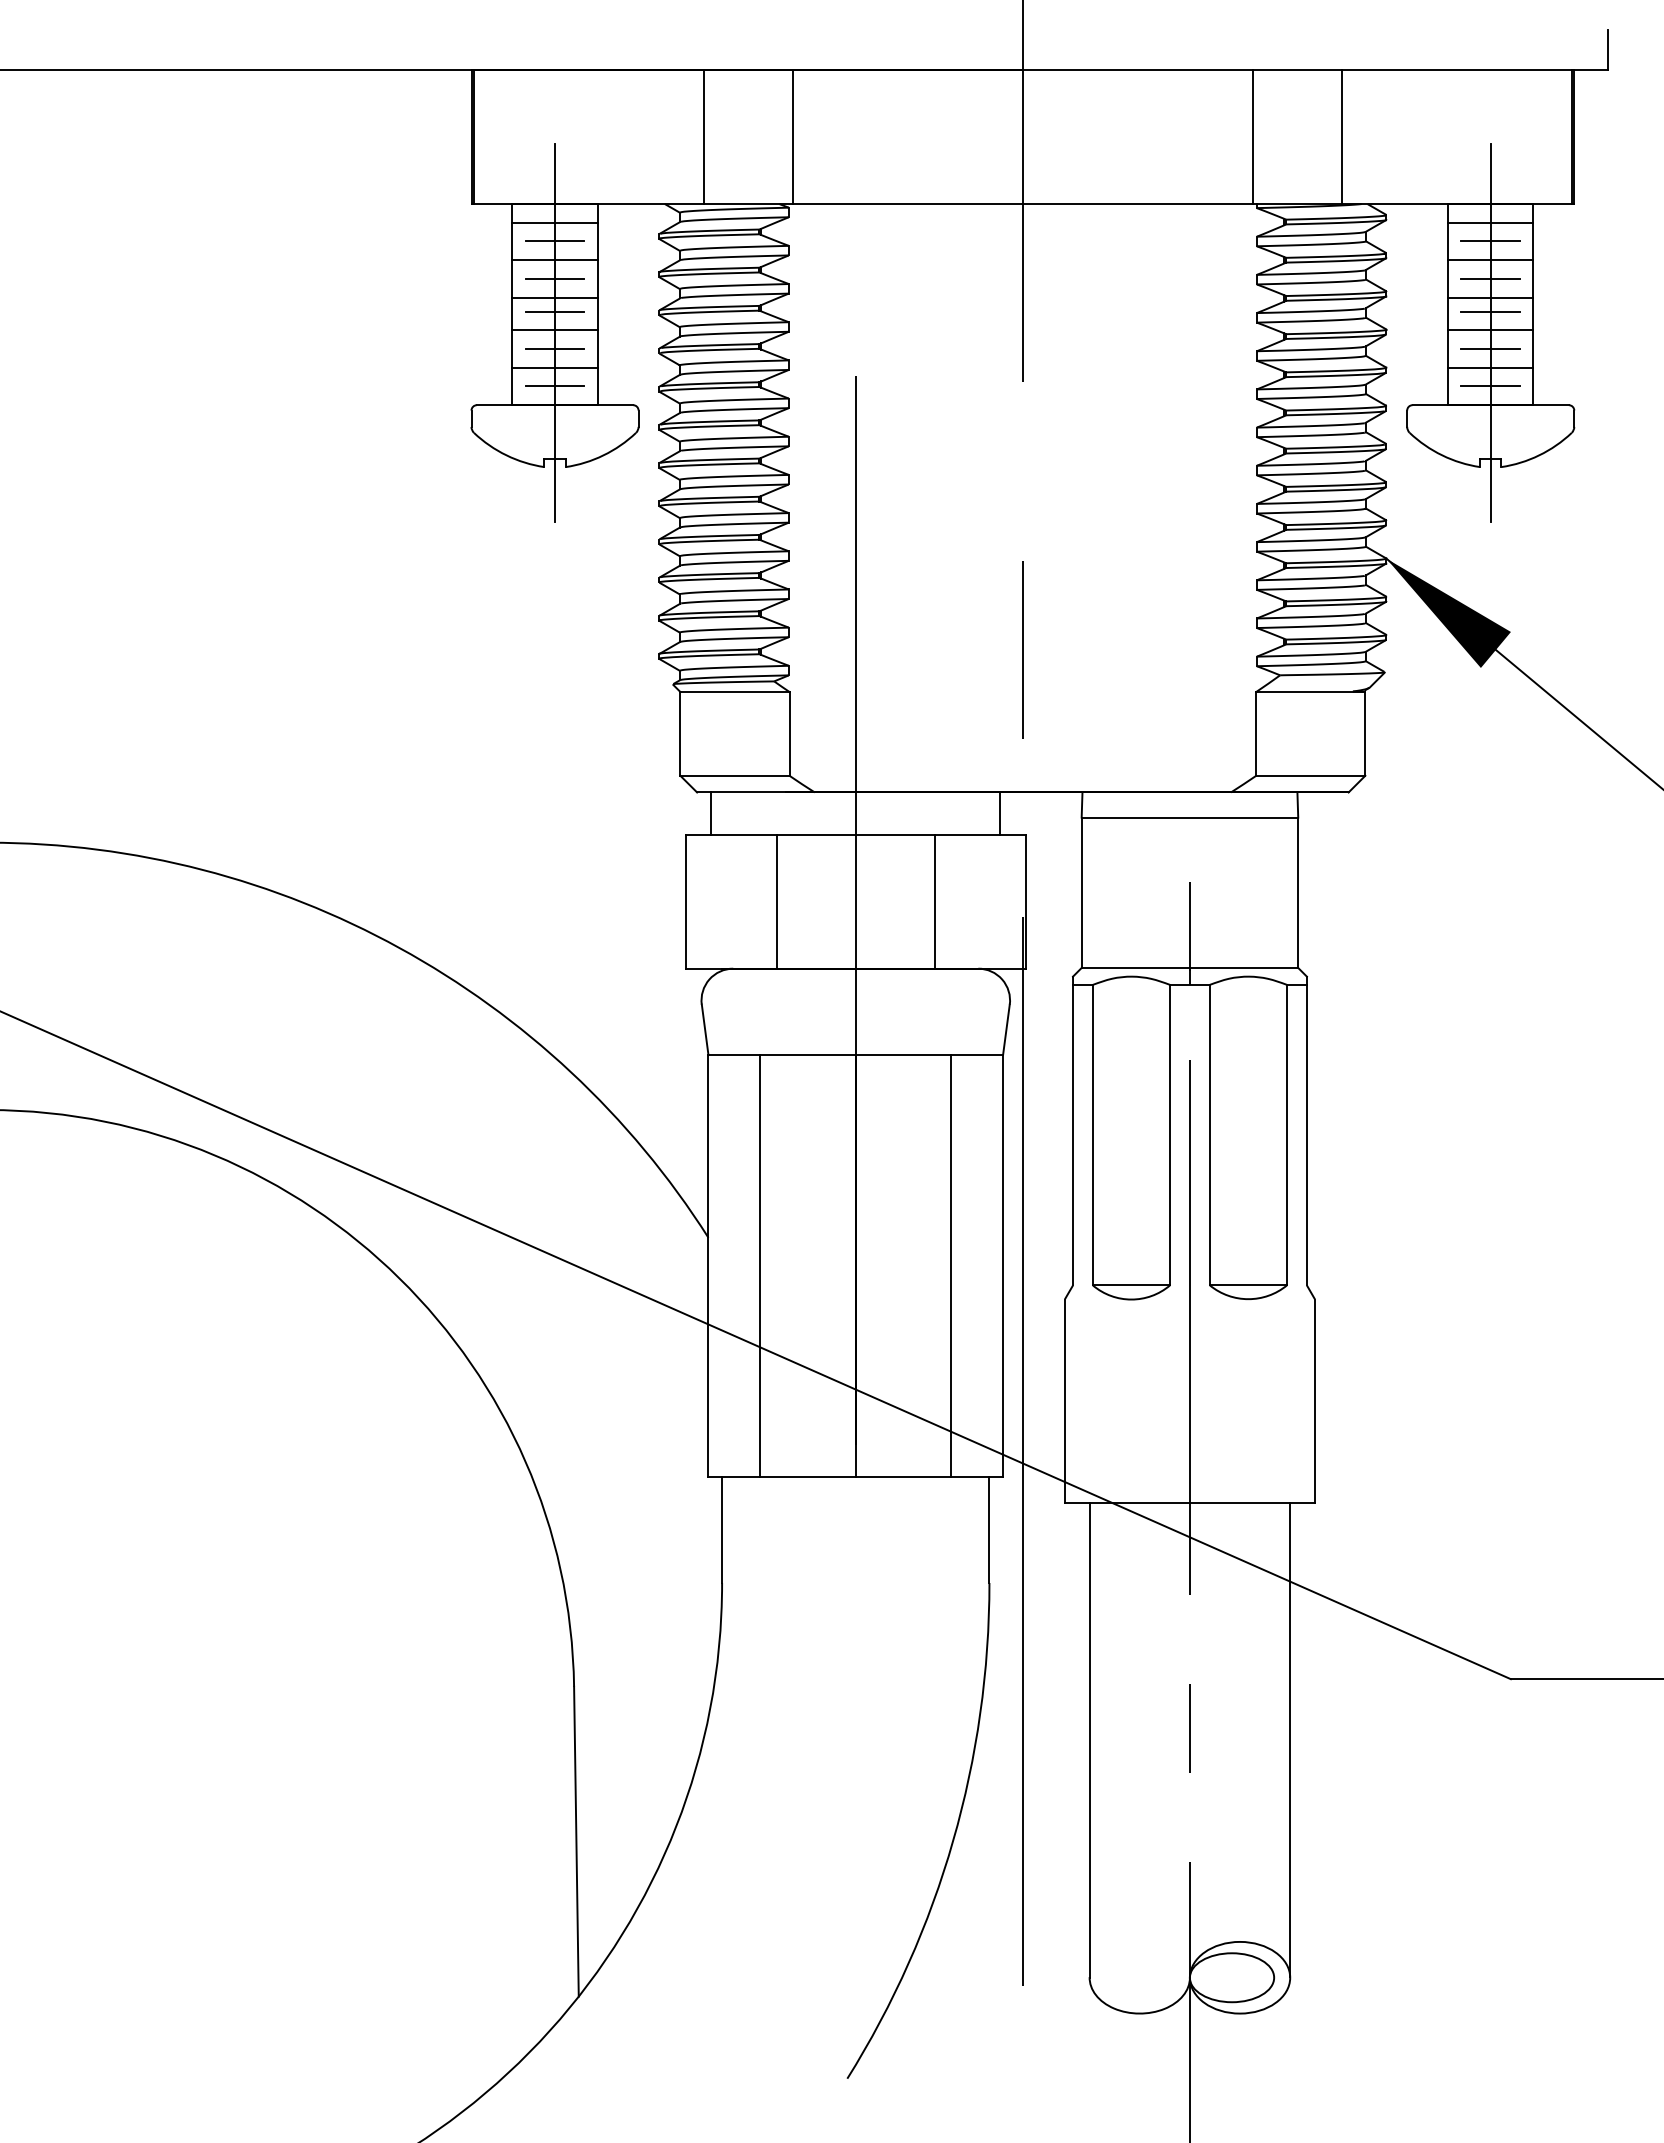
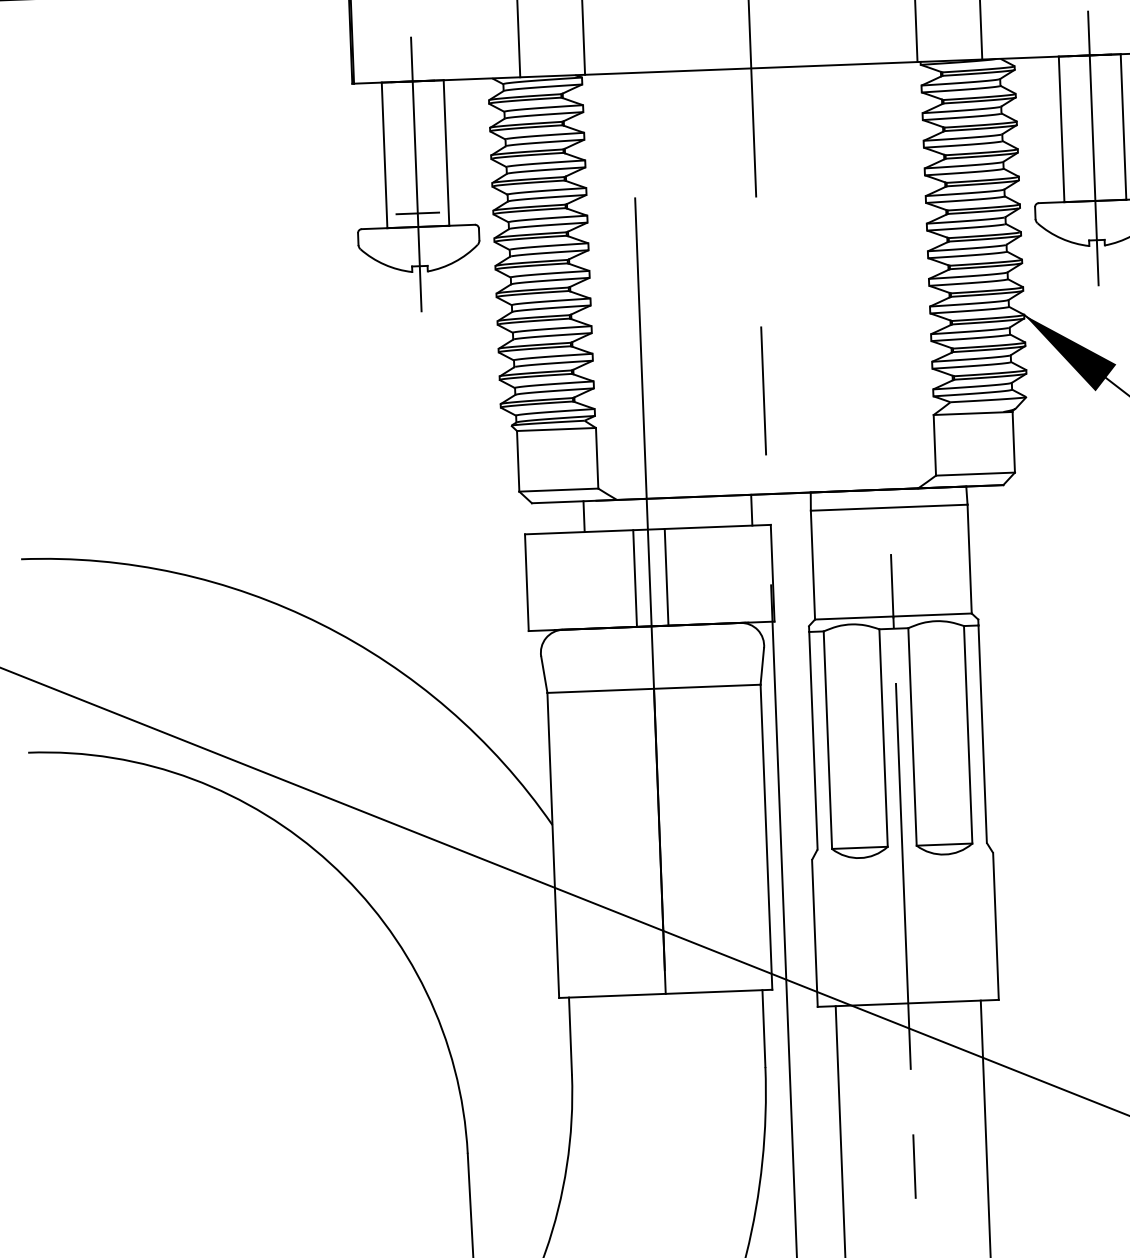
line: (554, 222) -> (412, 94), removed
line: (1490, 222) -> (1090, 68), removed
line: (554, 241) -> (413, 108), removed
line: (1490, 241) -> (1090, 82), removed
line: (554, 260) -> (413, 122), removed
line: (1490, 260) -> (1091, 96), removed
line: (554, 278) -> (414, 135), removed
line: (1490, 278) -> (1091, 109), removed
line: (554, 297) -> (414, 149), removed
line: (1490, 297) -> (1092, 123), removed
line: (554, 311) -> (415, 159), removed
line: (1490, 311) -> (1092, 133), removed
line: (554, 330) -> (415, 172), removed
line: (1490, 330) -> (1093, 146), removed
line: (554, 349) -> (416, 186), removed
line: (1490, 349) -> (1093, 160), removed
line: (554, 367) -> (416, 199), removed
line: (1490, 367) -> (1094, 173), removed
line: (1490, 386) -> (1094, 187), removed
line: (711, 813) -> (584, 516), moved
line: (776, 901) -> (635, 578), moved
line: (935, 901) -> (666, 577), moved
line: (760, 1265) -> (590, 843), removed
line: (951, 1265) -> (729, 838), removed

